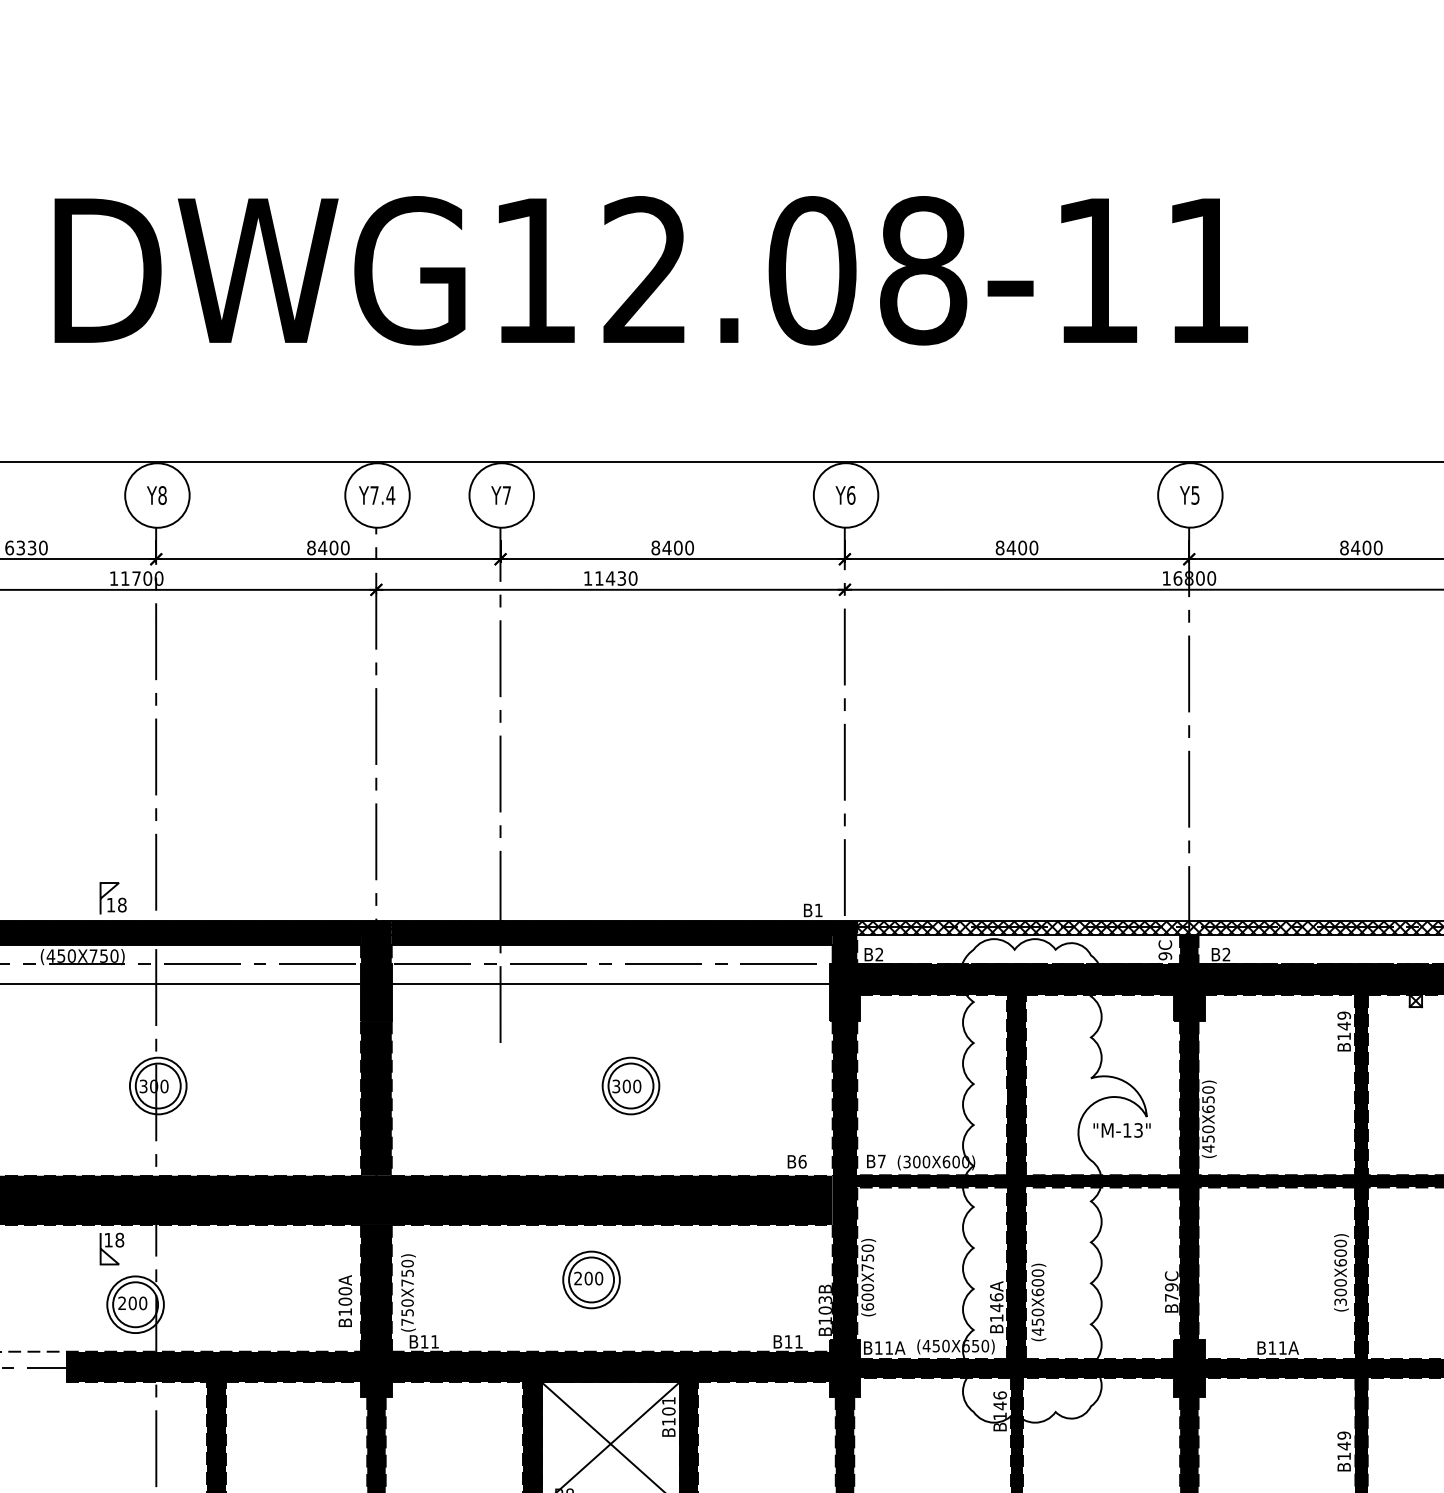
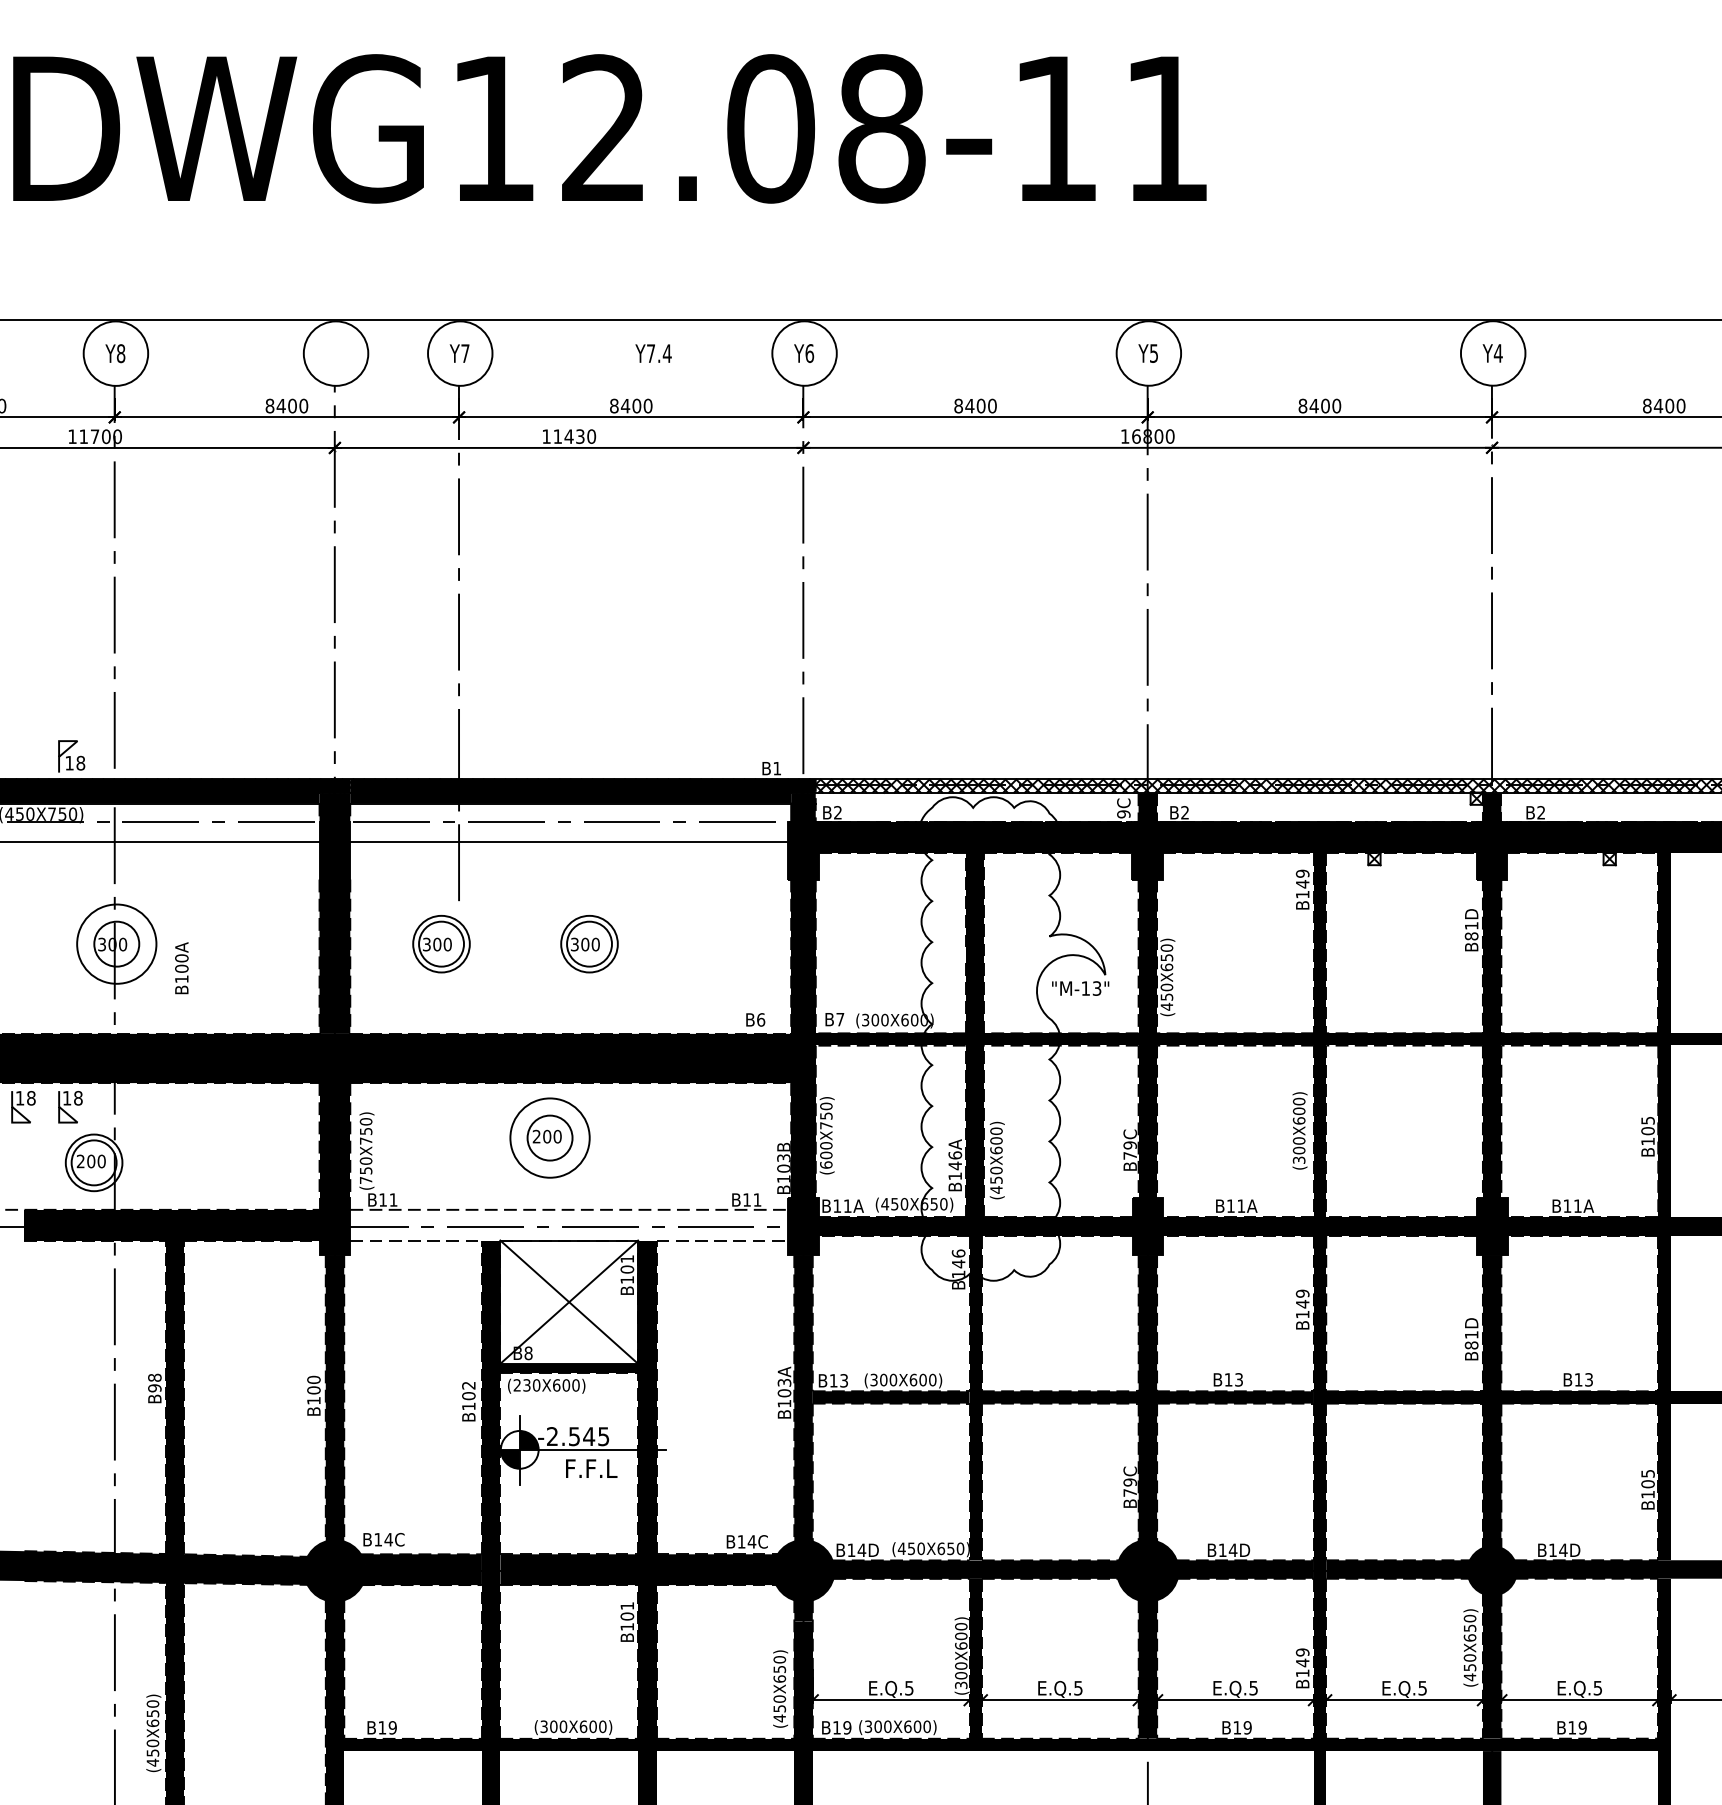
text: (376, 495) -> (653, 353), moved
circle: (157, 1085) -> (116, 943), size x1.4
part: (482, 1086) -> (441, 944), added
part: (64, 1249) -> (23, 1107), added
circle: (590, 1279) -> (549, 1137), size x1.4
text: (344, 1301) -> (181, 968), moved
fill: (610, 1366) -> (569, 1224), removed

